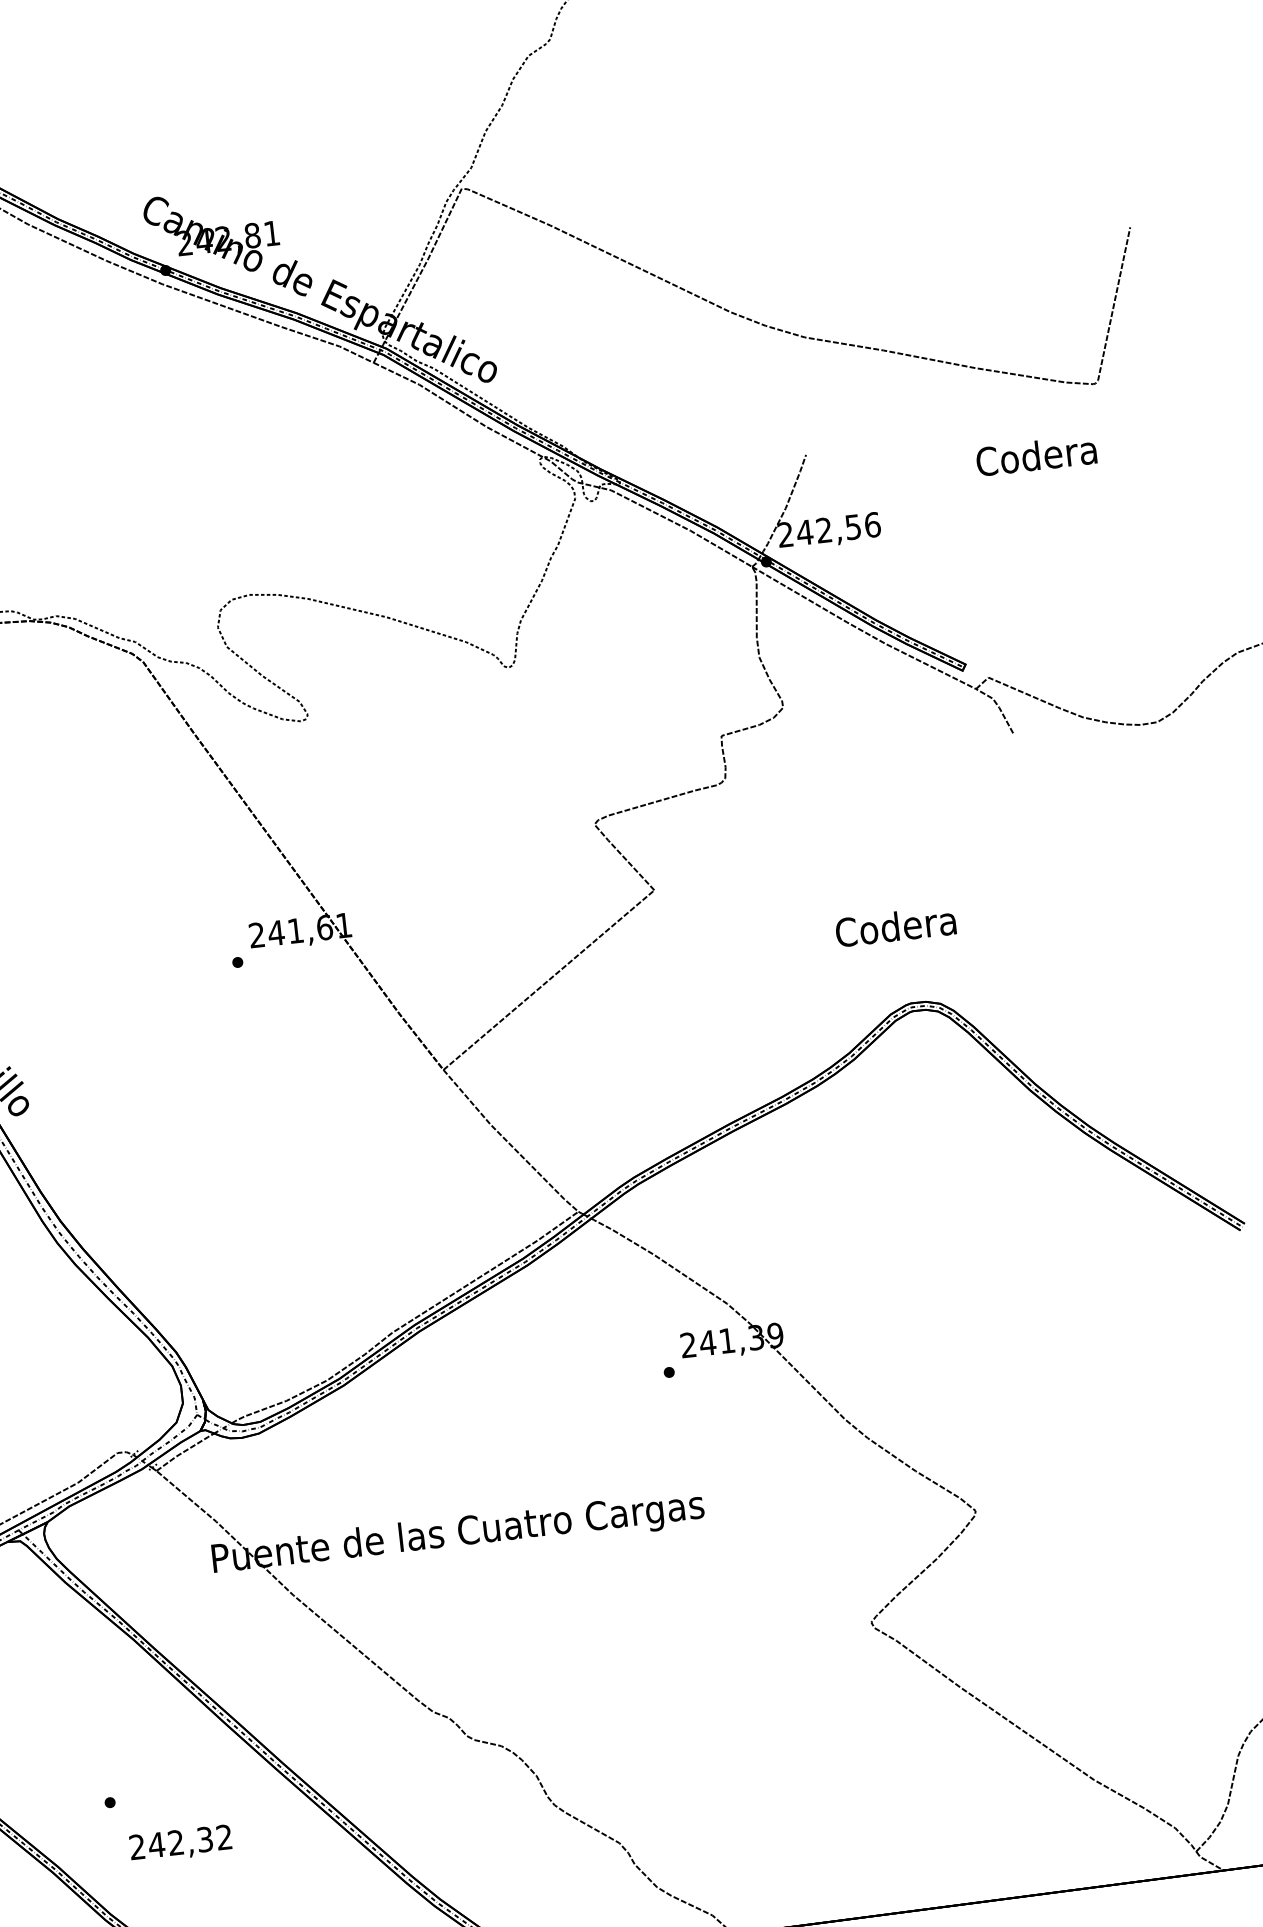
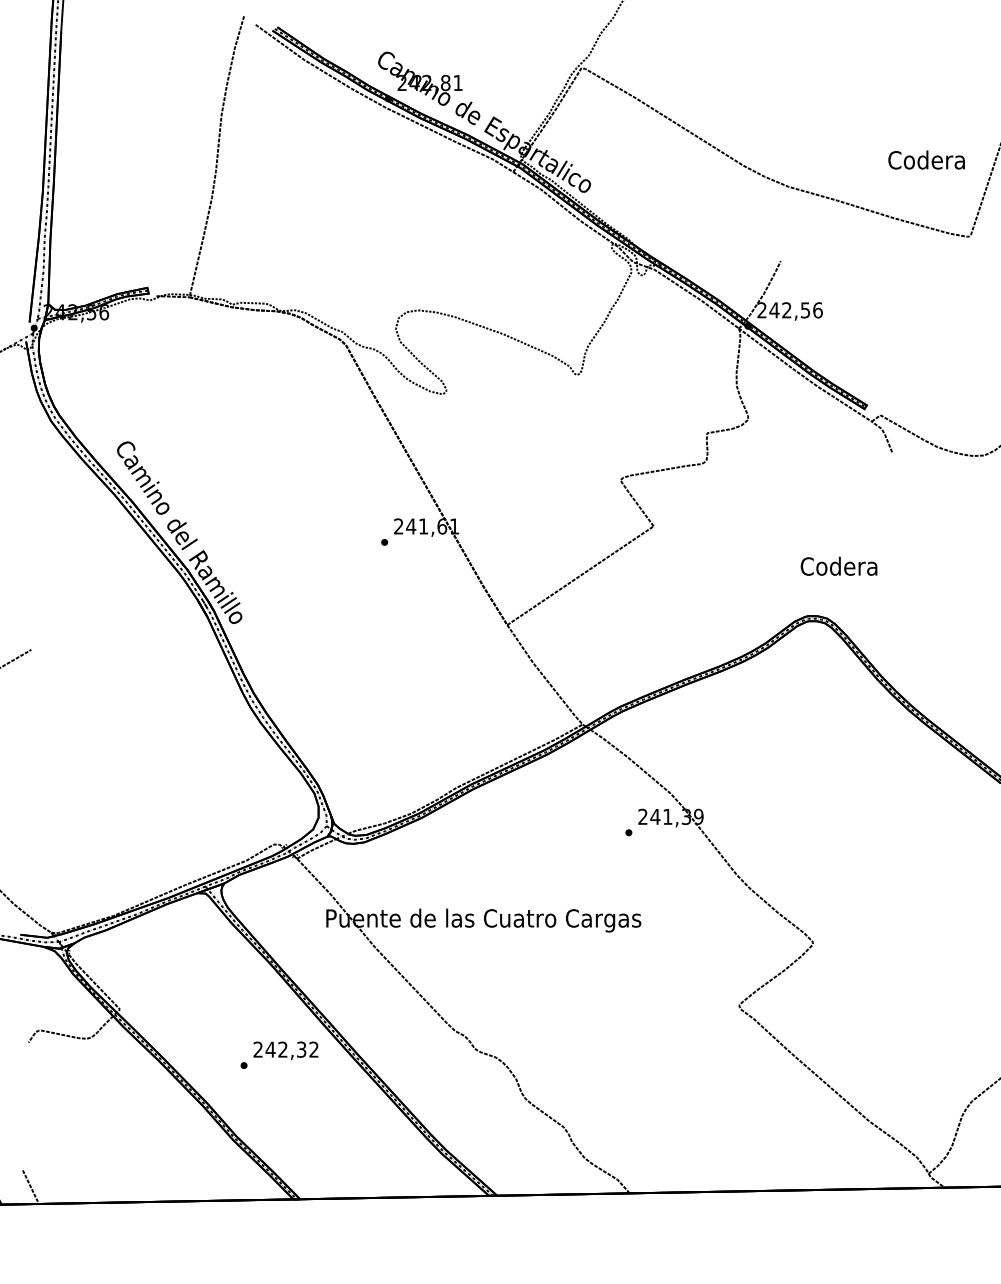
text: (1036, 454) -> (926, 159), moved
text: (894, 925) -> (838, 565), moved
text: (180, 1843) -> (285, 1050), moved

